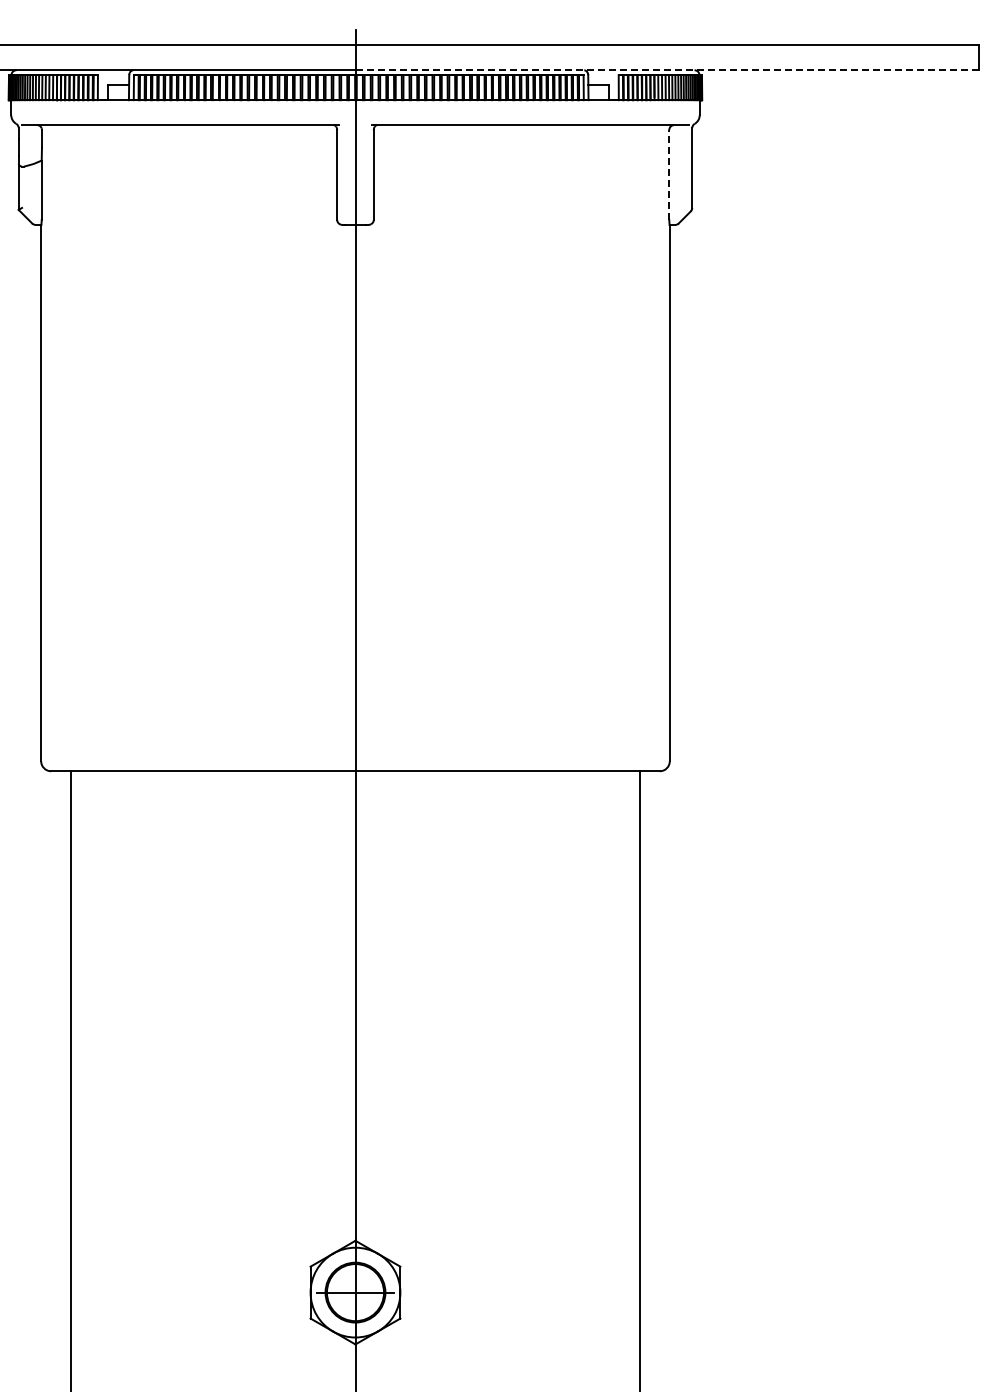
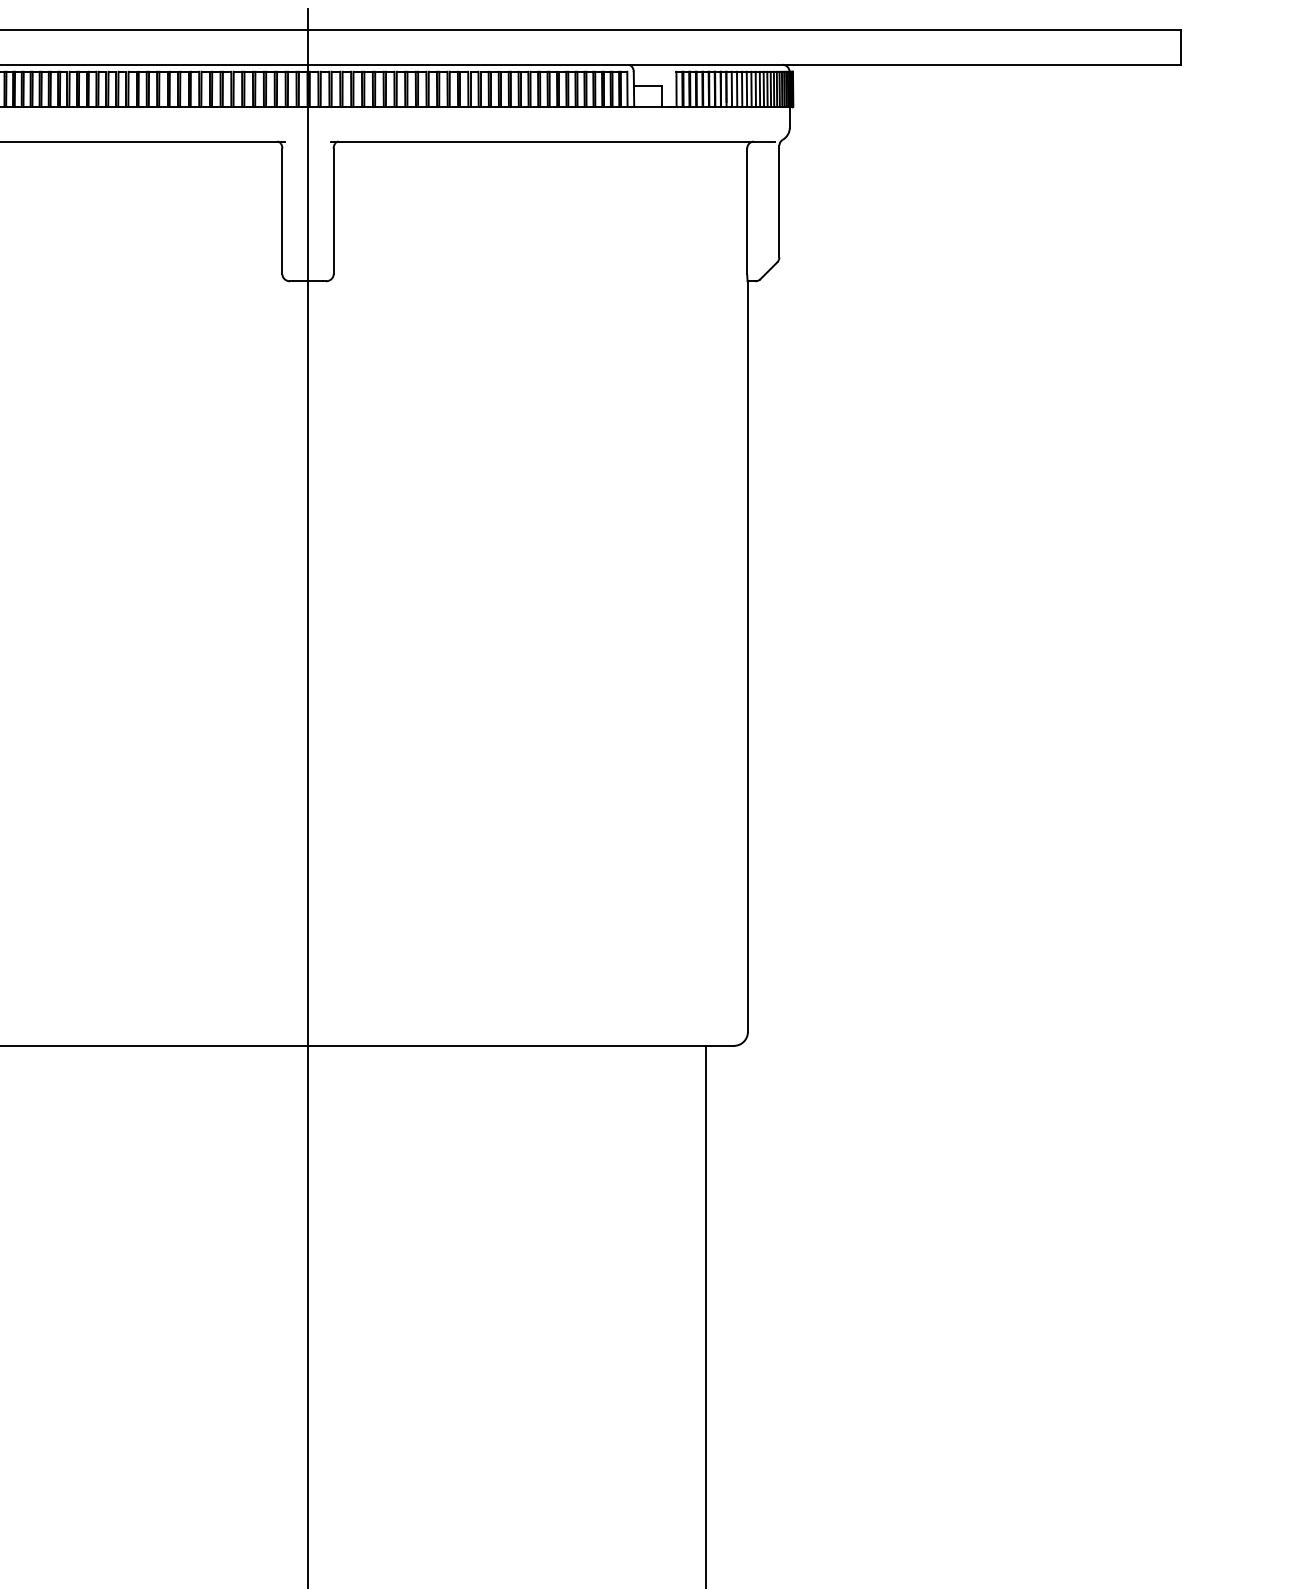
line: (667, 70) -> (744, 65), dashed -> solid
line: (669, 175) -> (747, 212), dashed -> solid

